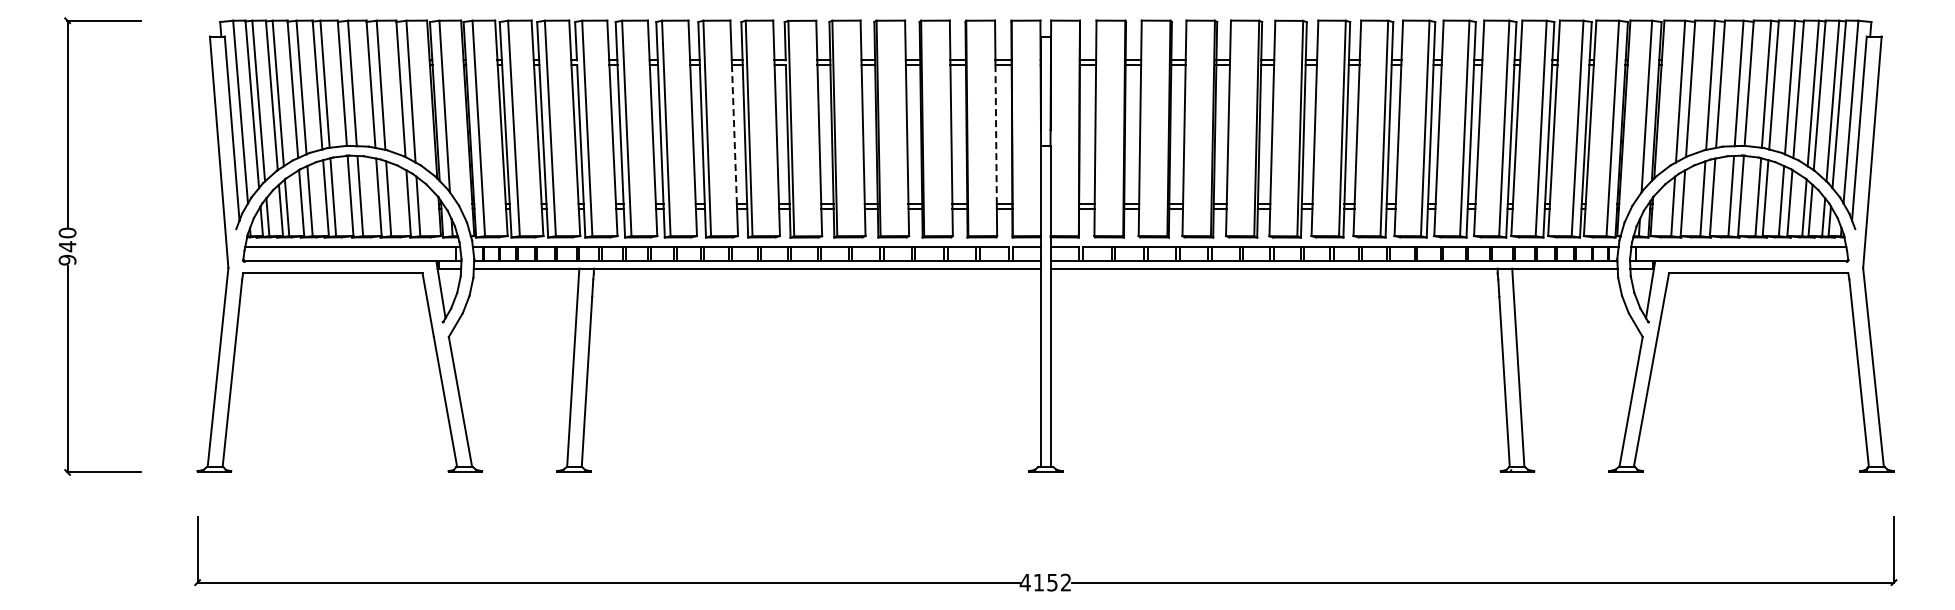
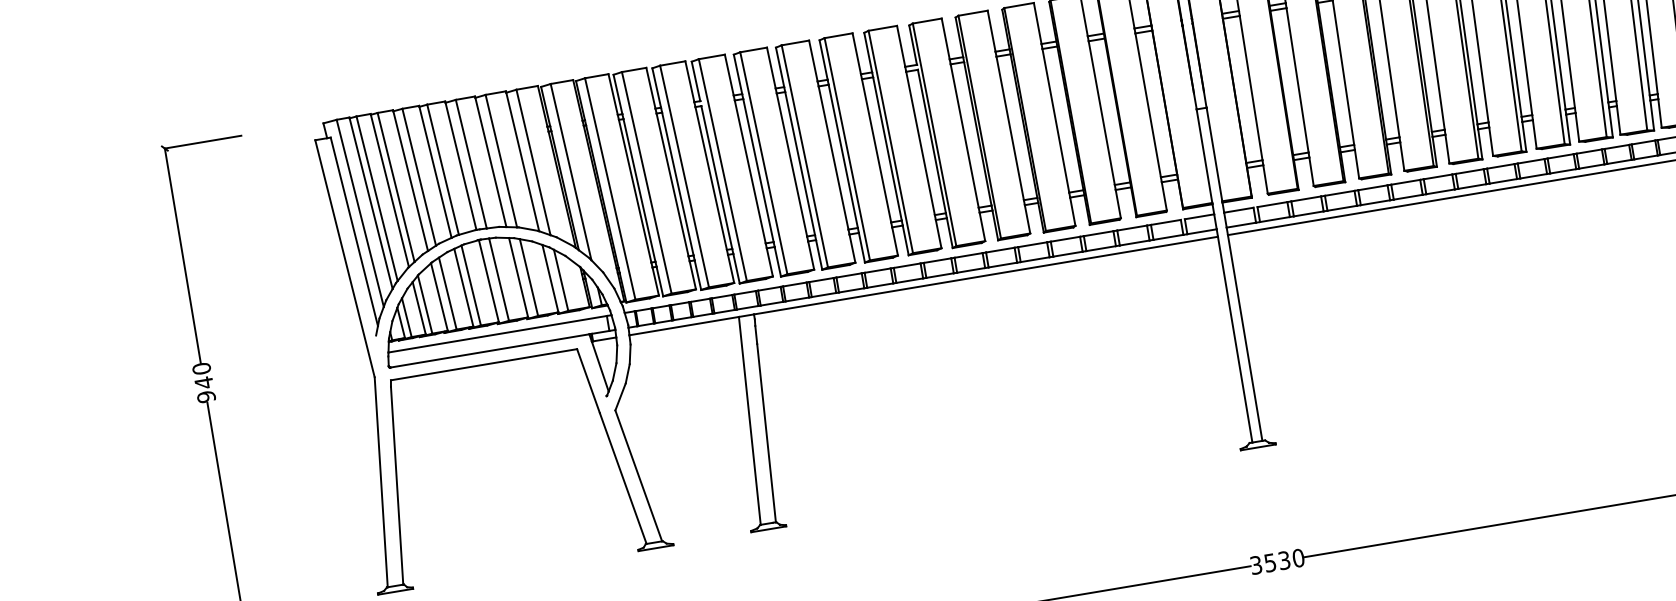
line: (734, 135) -> (876, 151), dashed -> solid
line: (996, 135) -> (1148, 106), dashed -> solid
text: (1045, 582) -> (1277, 561), 4152 -> 3530

